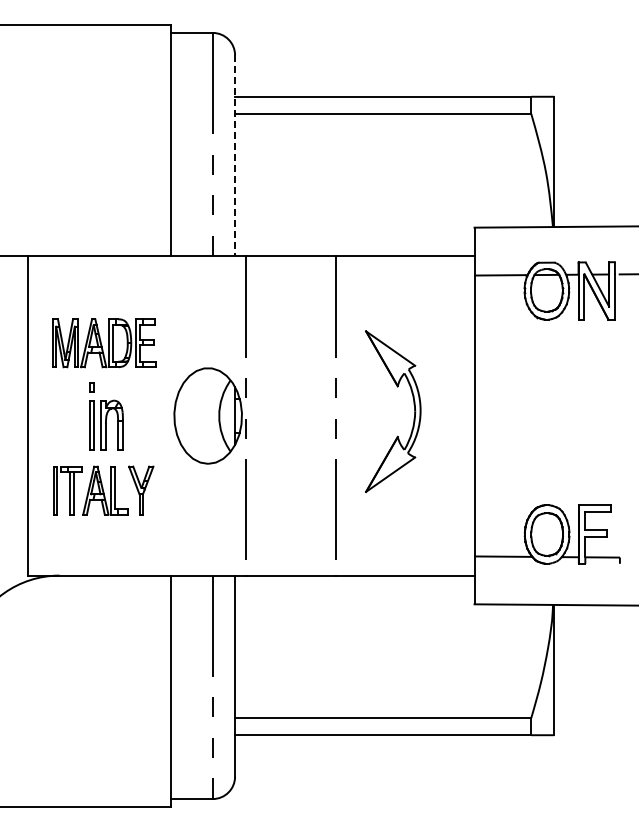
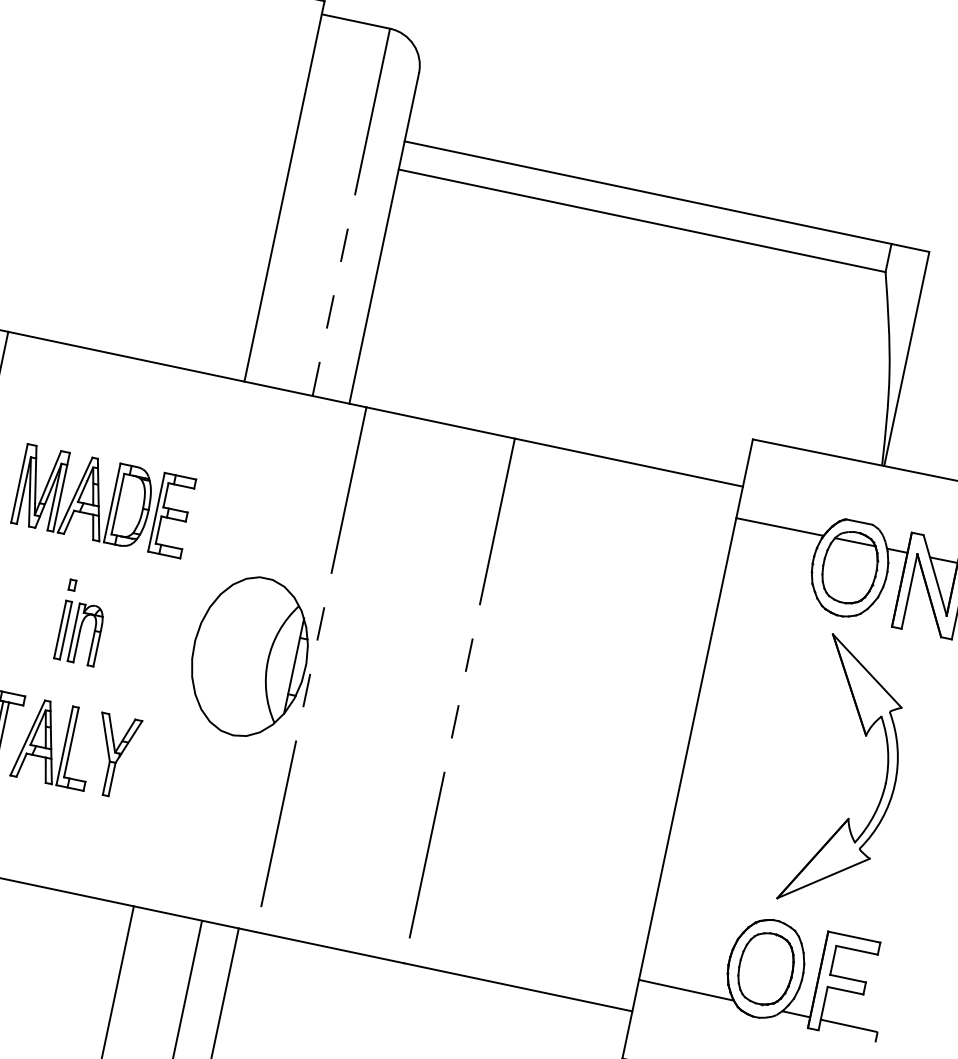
line: (235, 155) -> (384, 238), dashed -> solid
part: (414, 411) -> (884, 782), moved
part: (106, 416) -> (82, 622), size x0.71

